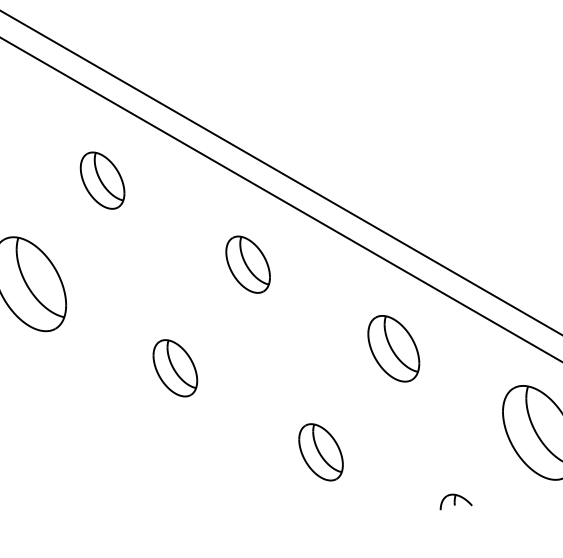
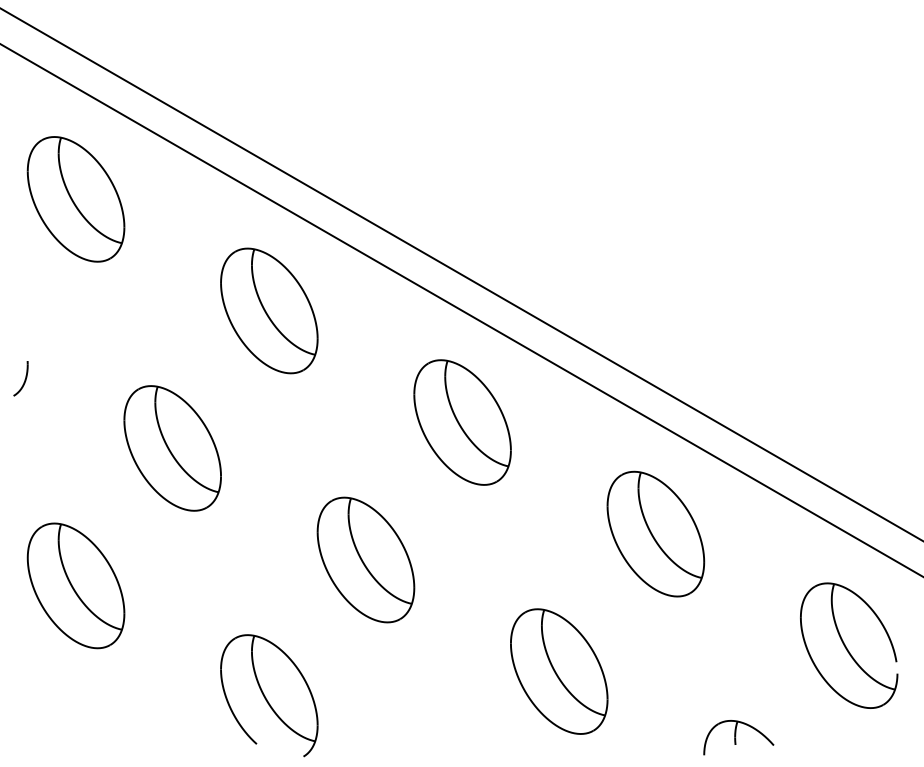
part: (102, 180) -> (269, 310), size x1.67
part: (248, 264) -> (462, 422), size x1.67
part: (393, 348) -> (655, 533), size x1.43
part: (175, 367) -> (365, 559), size x1.67
part: (321, 452) -> (559, 671), size x1.67
part: (102, 470) -> (269, 695), added
part: (456, 502) -> (738, 737), size x1.67

